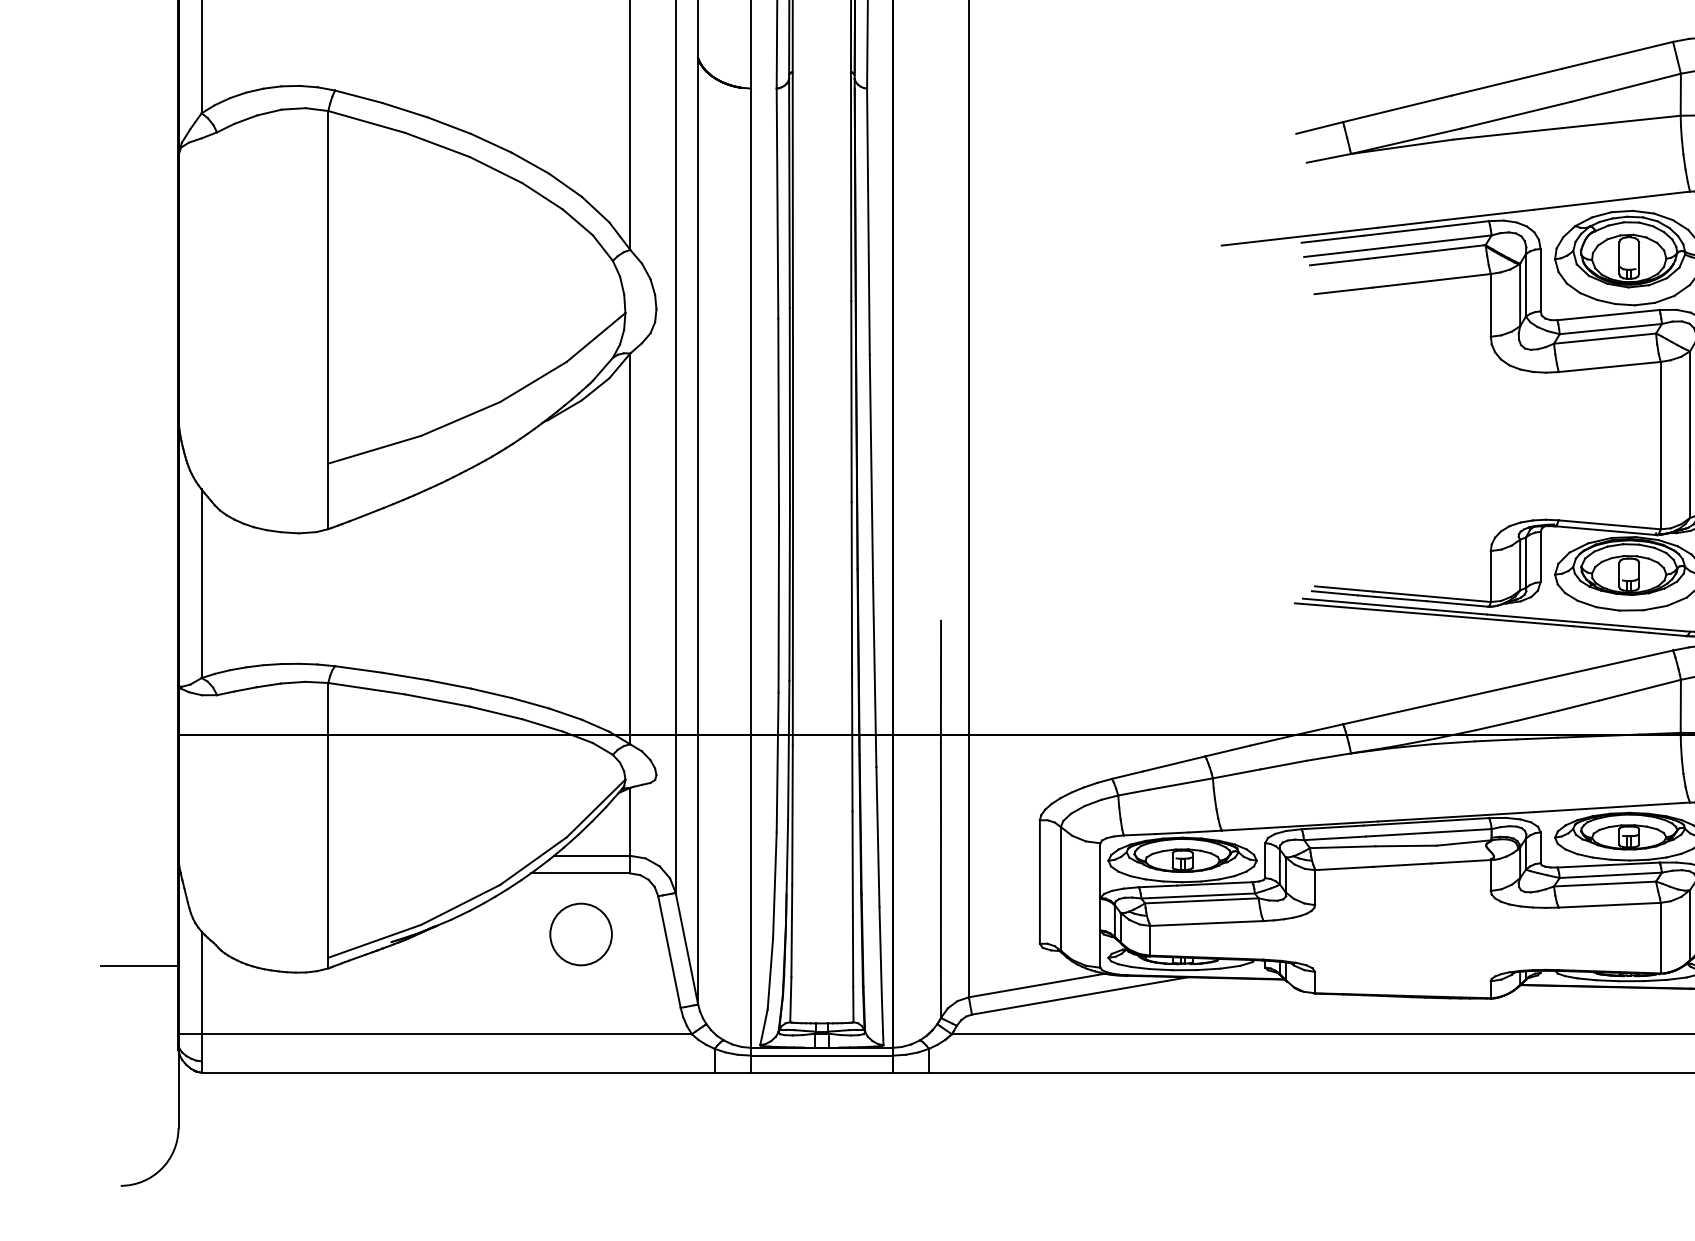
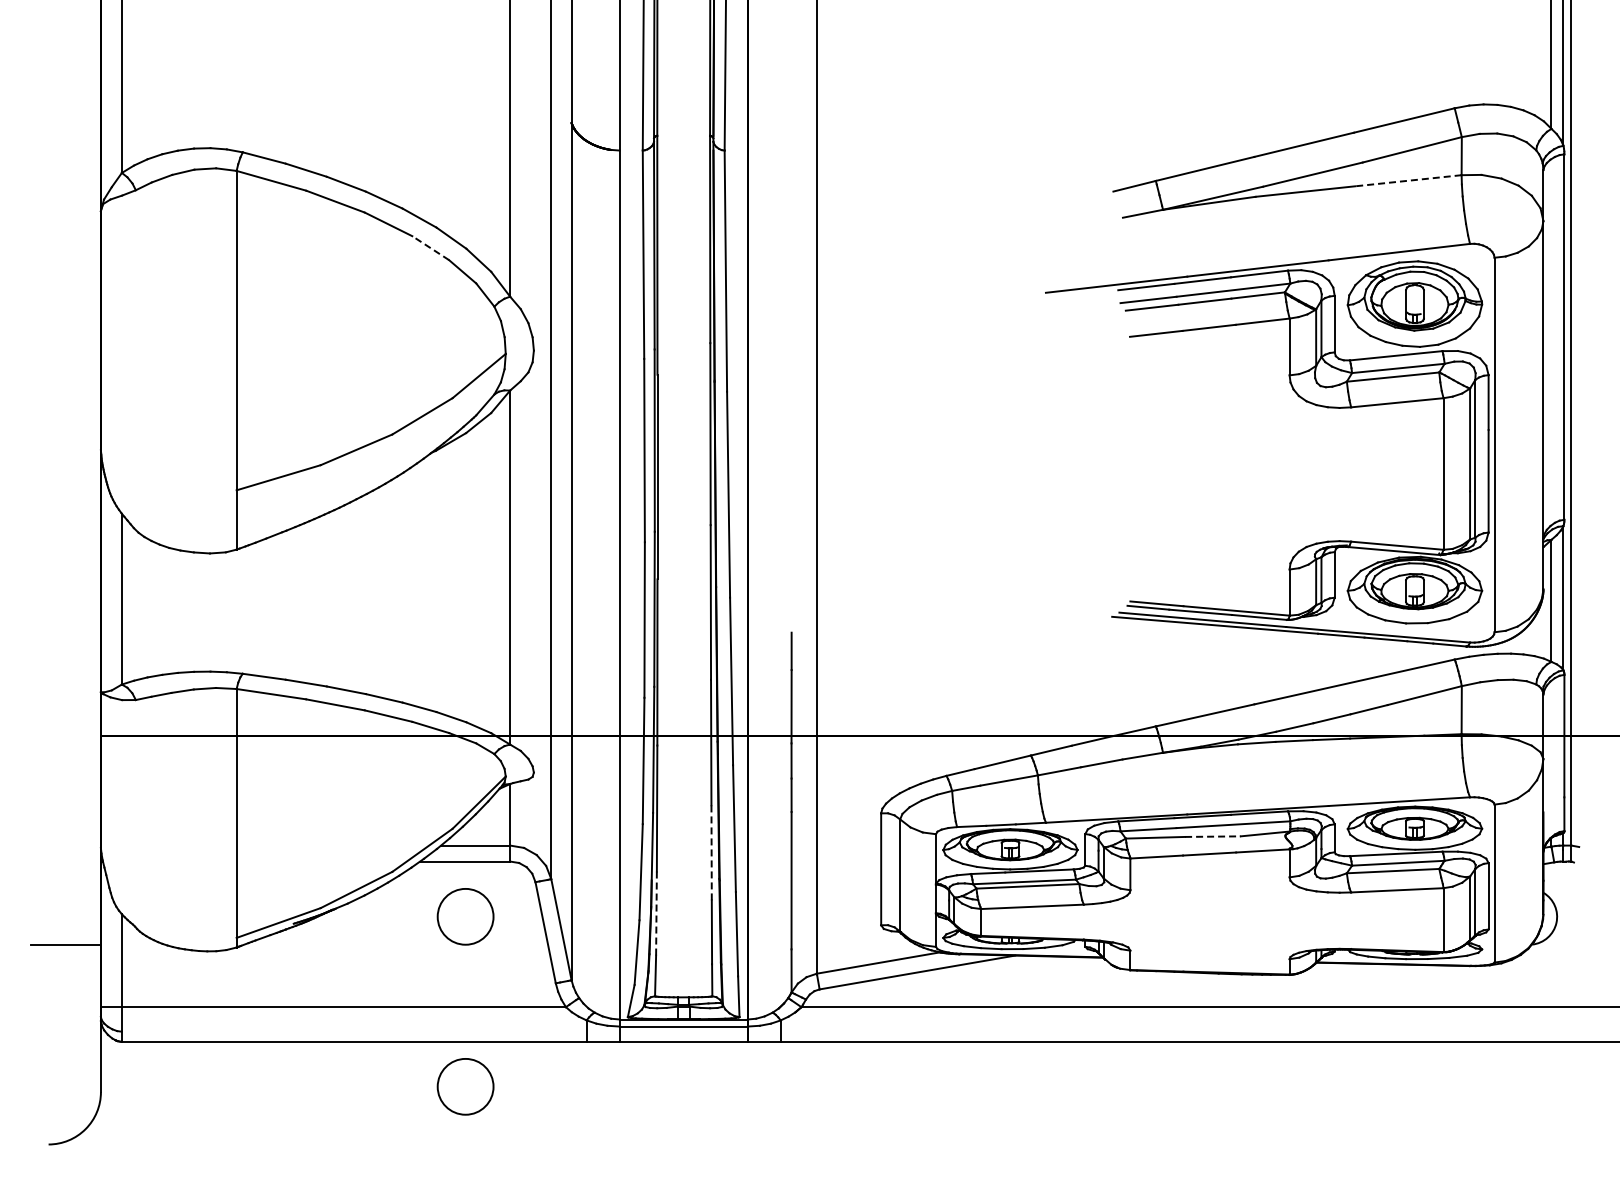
line: (1622, 121) -> (1408, 180), solid -> dashed
line: (542, 196) -> (430, 248), solid -> dashed
line: (1405, 845) -> (1212, 836), solid -> dashed
line: (852, 863) -> (711, 852), solid -> dashed
line: (791, 931) -> (656, 914), solid -> dashed
circle: (580, 1121) -> (465, 1086), added

